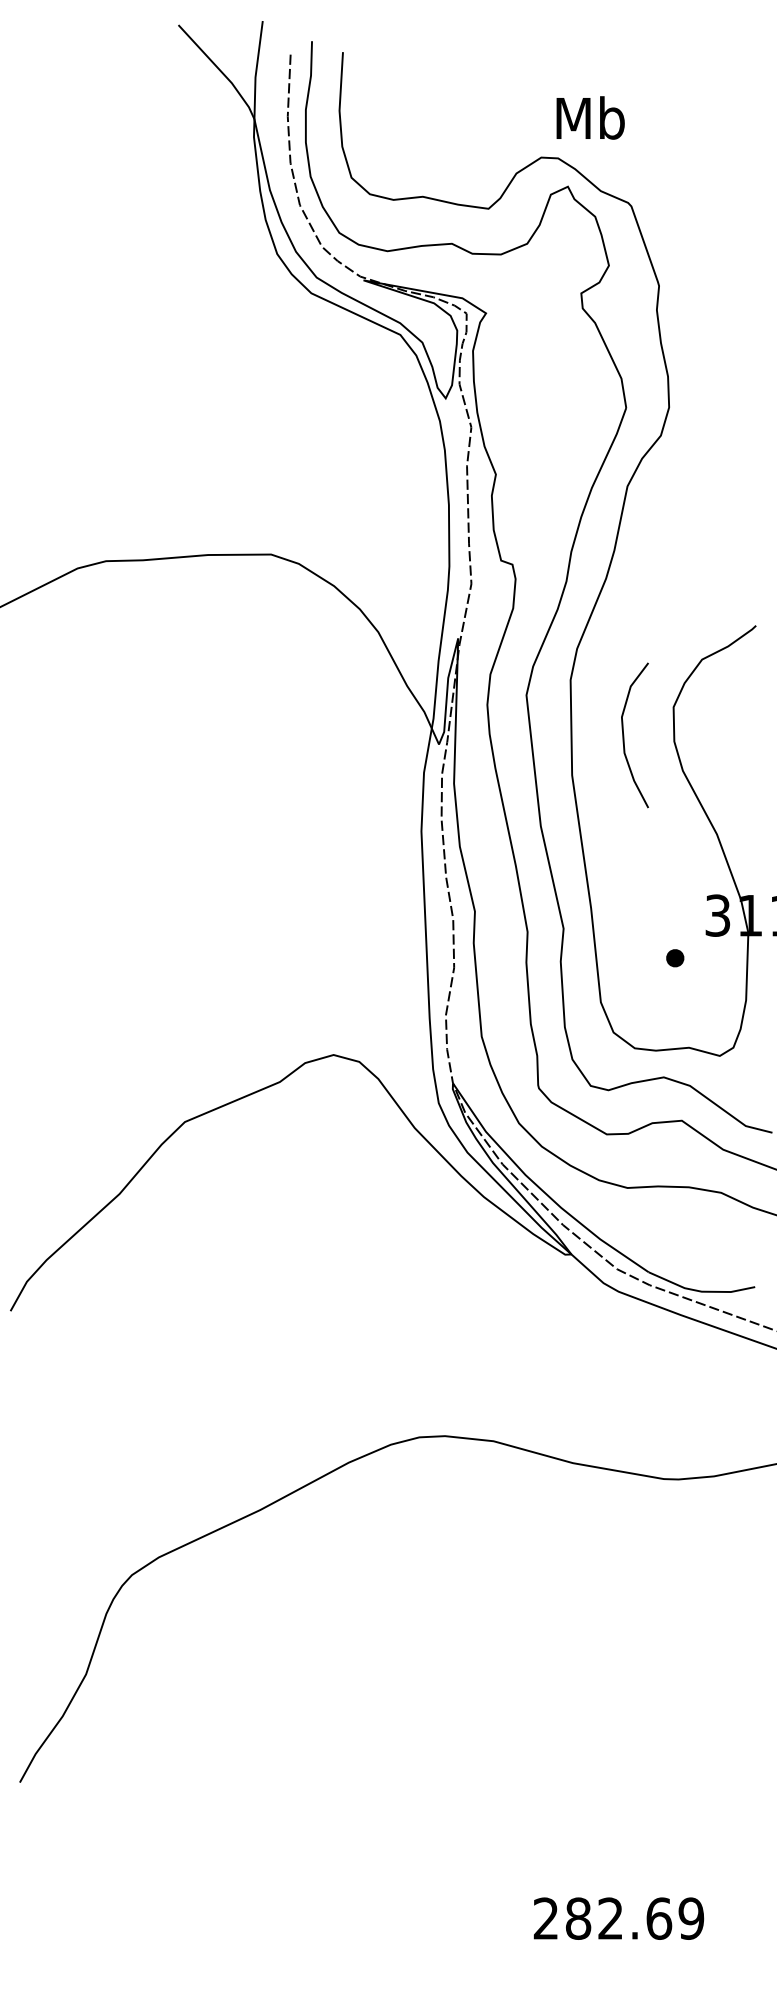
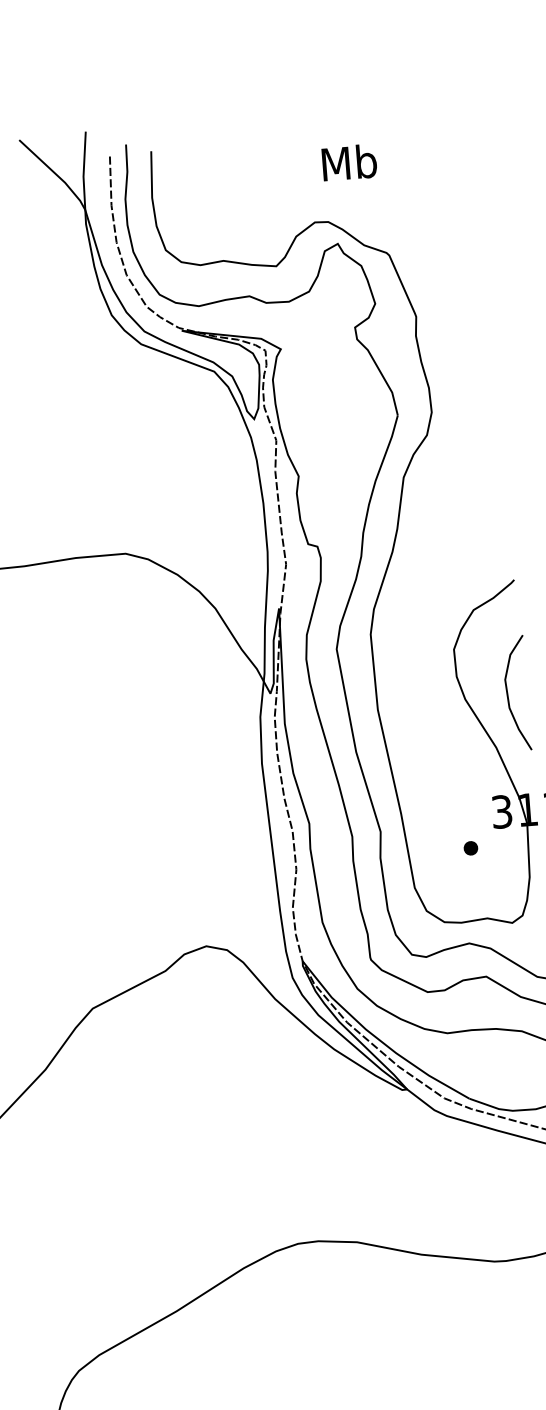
text: (590, 117) -> (349, 162), moved
curve: (624, 735) -> (508, 694), moved

